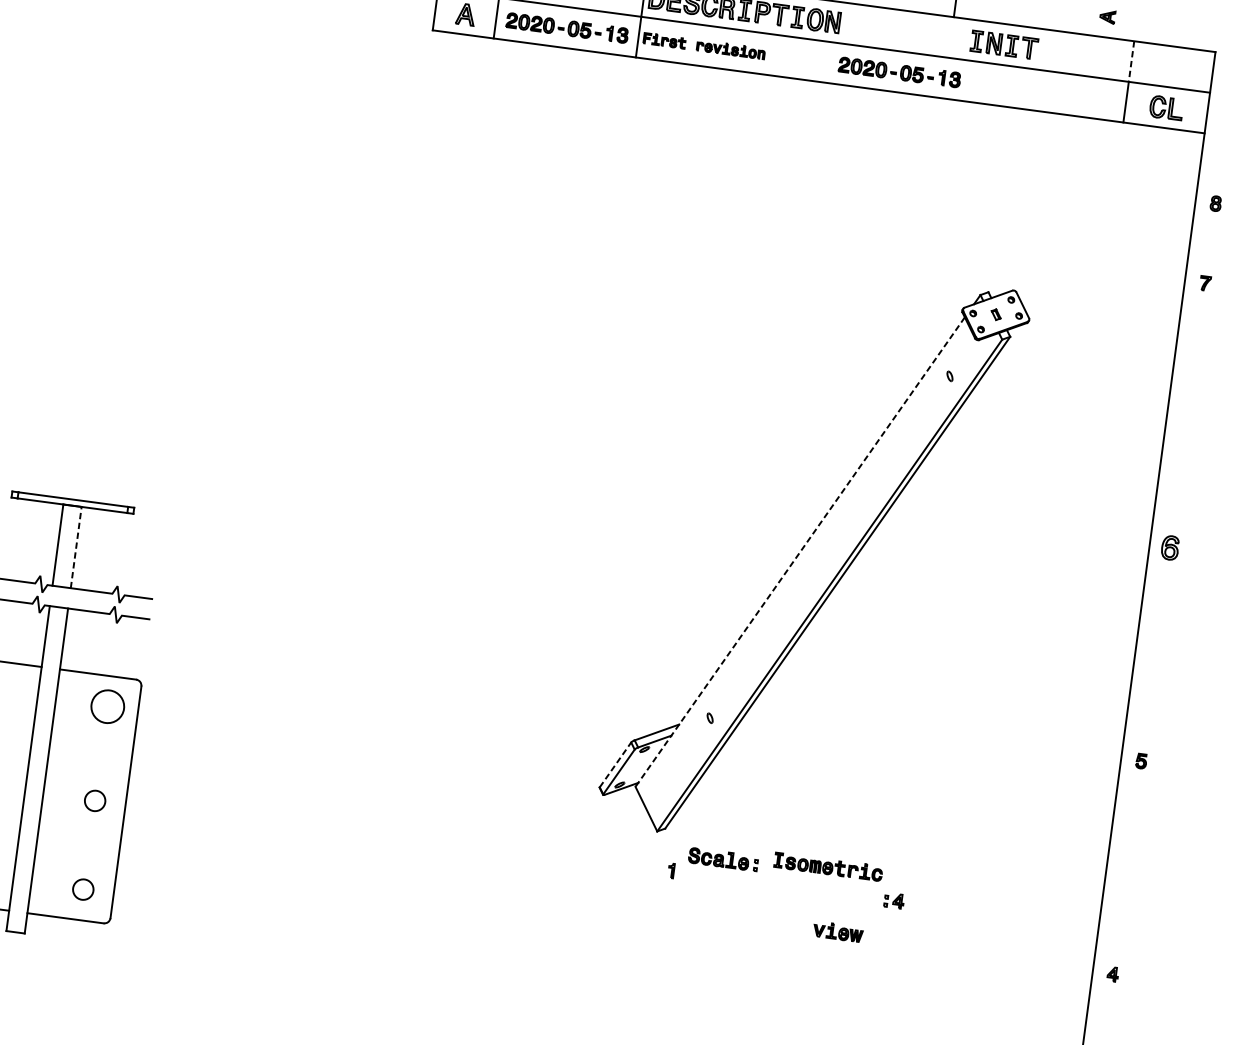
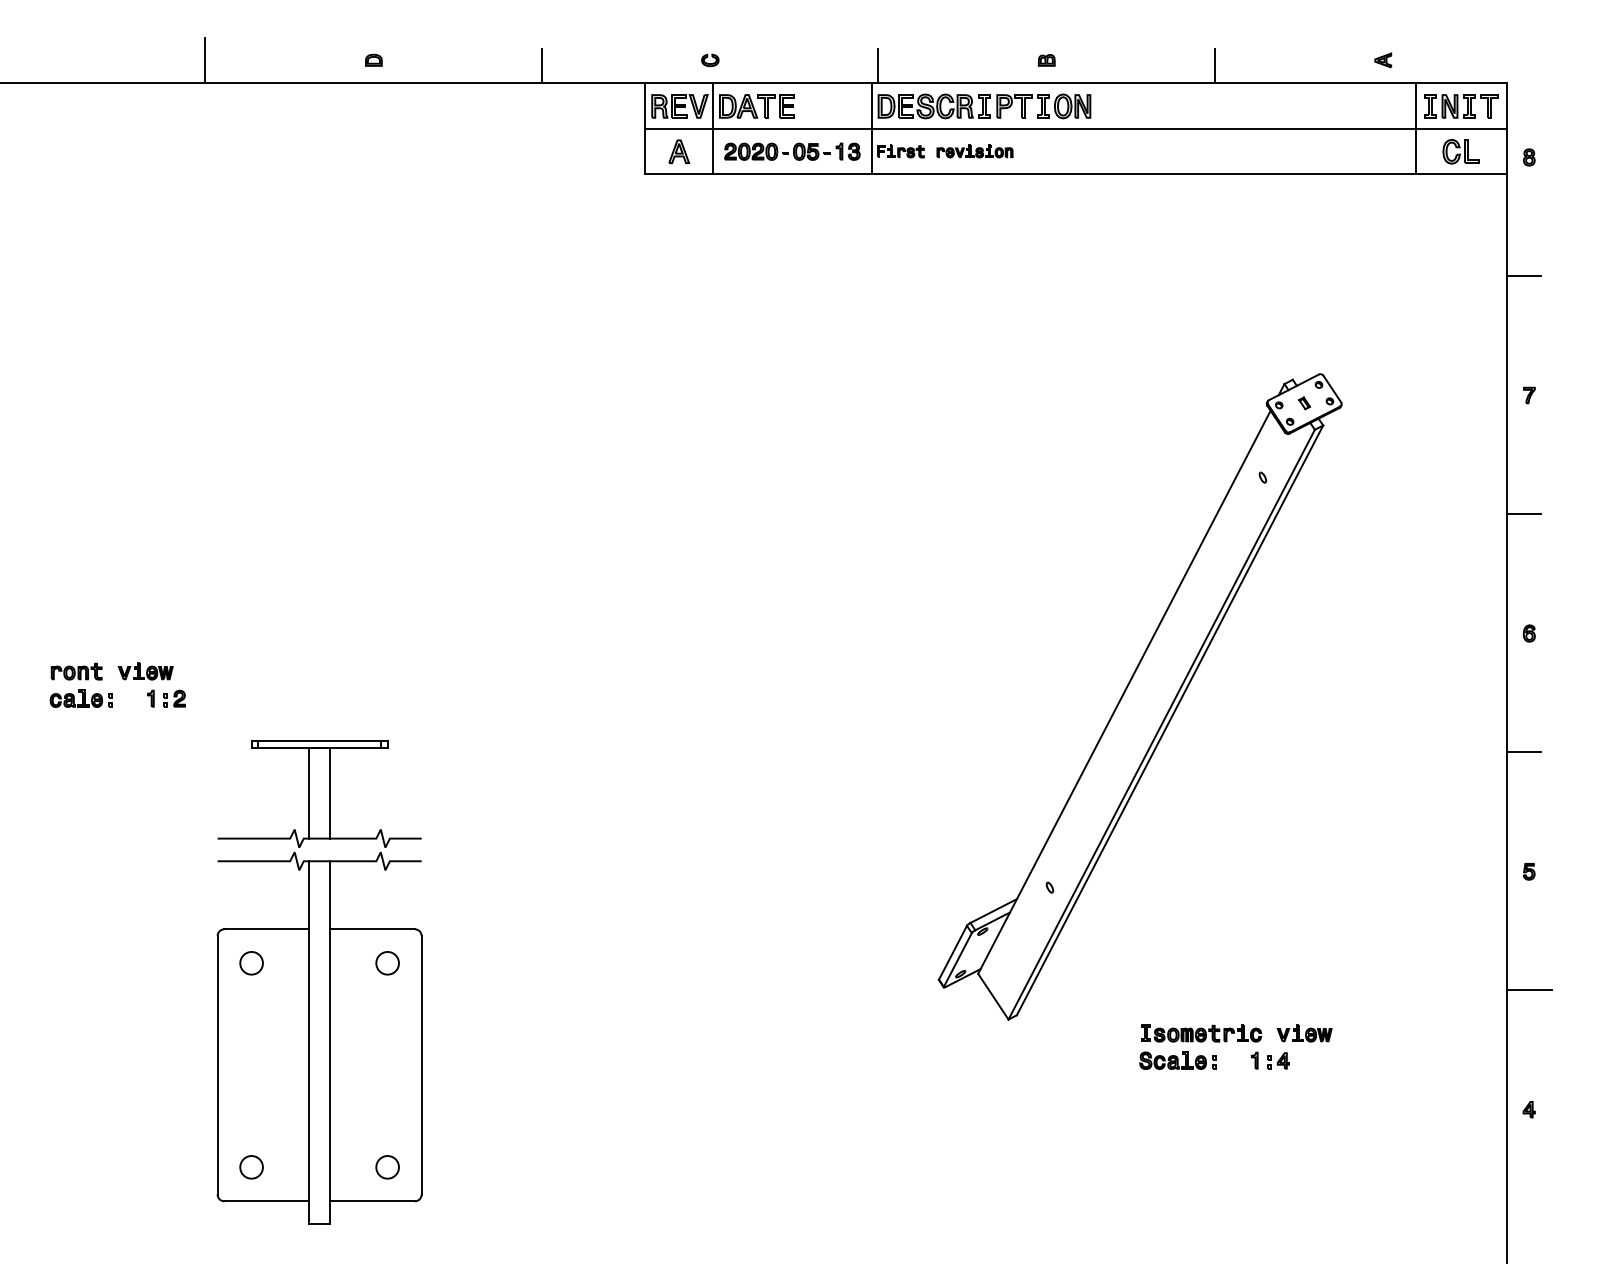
part: (1004, 45) -> (1461, 106), moved
line: (1131, 61) -> (1415, 105), dashed -> solid
part: (899, 72) -> (1163, 151), removed
part: (1216, 203) -> (1529, 157), moved
line: (1207, 226) -> (1523, 275), added
part: (1205, 283) -> (1529, 395), moved
line: (1179, 440) -> (1523, 514), added
line: (76, 546) -> (329, 792), dashed -> solid
part: (1169, 547) -> (1528, 633), size x0.62
line: (800, 552) -> (1124, 692), dashed -> solid
line: (1150, 653) -> (1523, 752), added
circle: (107, 706) -> (387, 963), size x0.62
line: (615, 764) -> (953, 952), dashed -> solid
circle: (94, 801) -> (387, 1068), removed
part: (722, 859) -> (1177, 1060), moved
line: (1127, 867) -> (1529, 990), added
part: (671, 870) -> (1254, 1060), moved
part: (838, 932) -> (1304, 1033), moved

